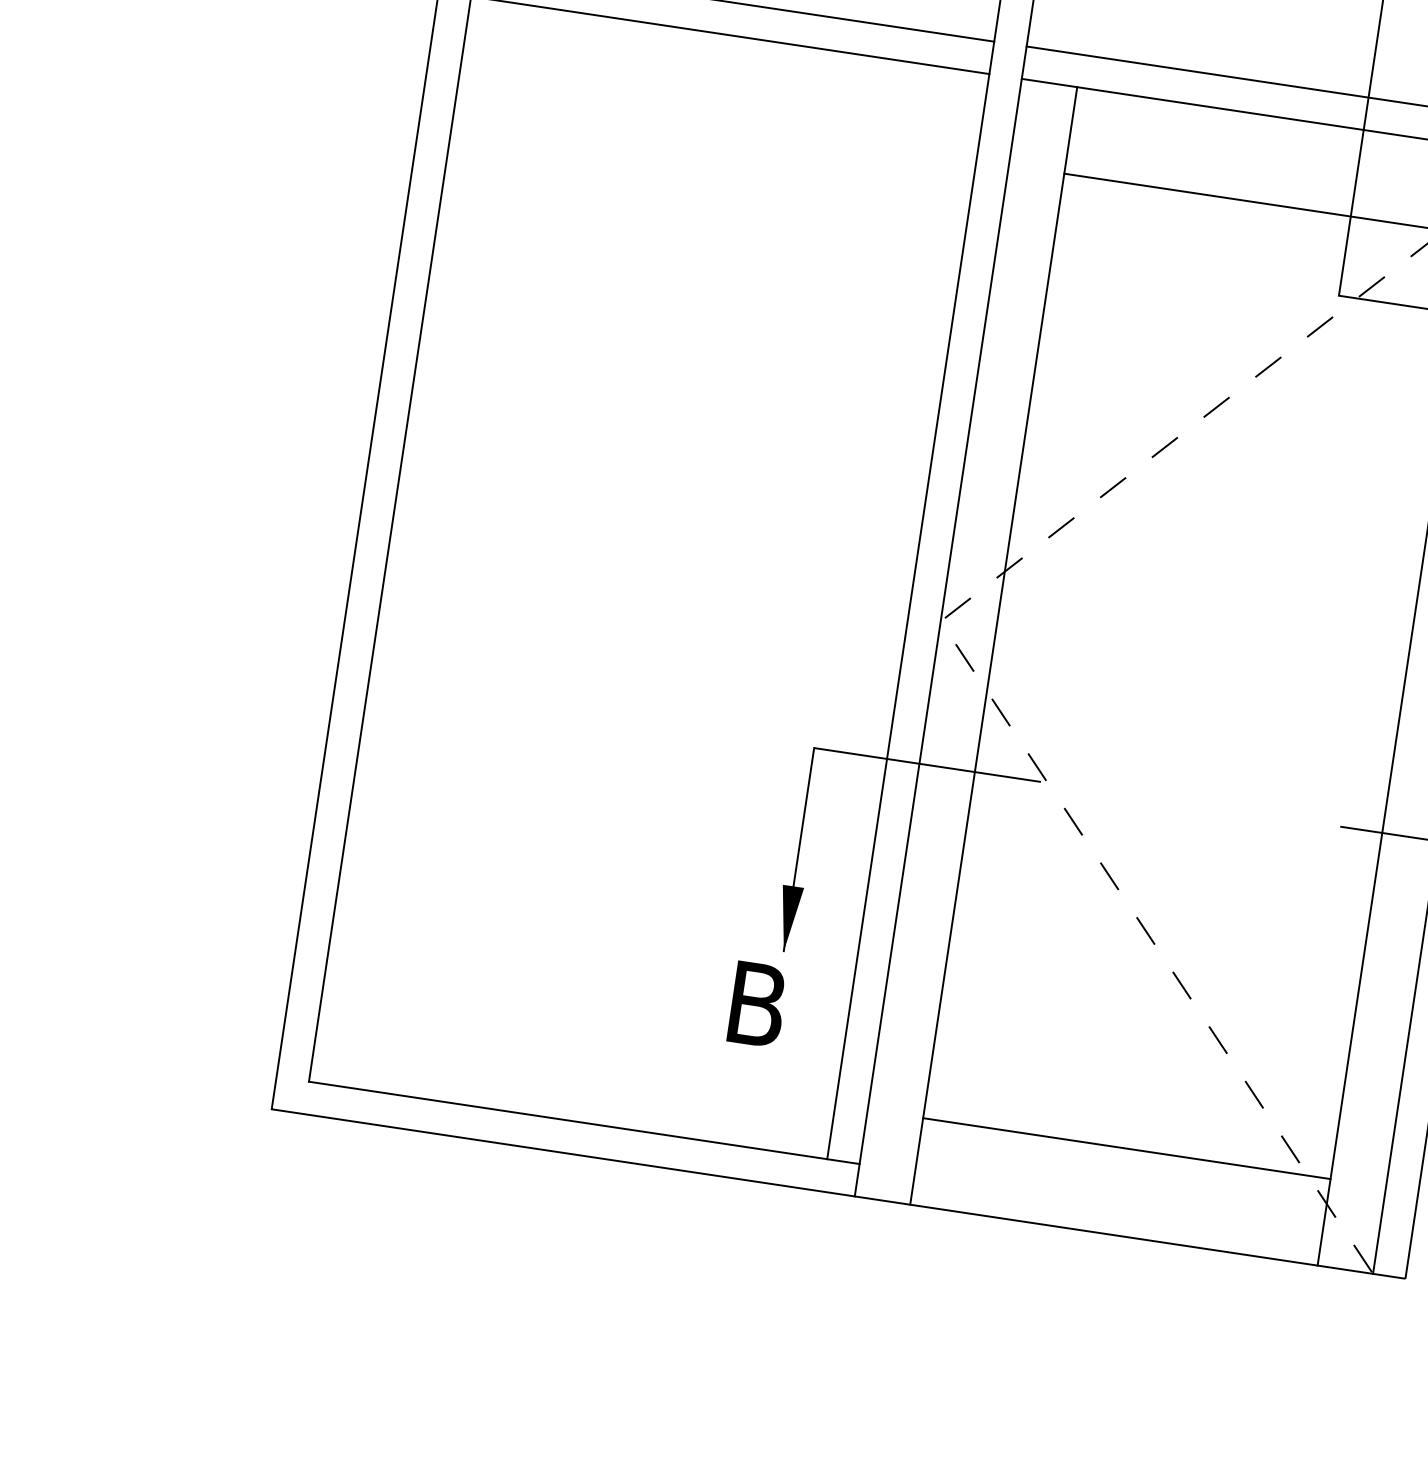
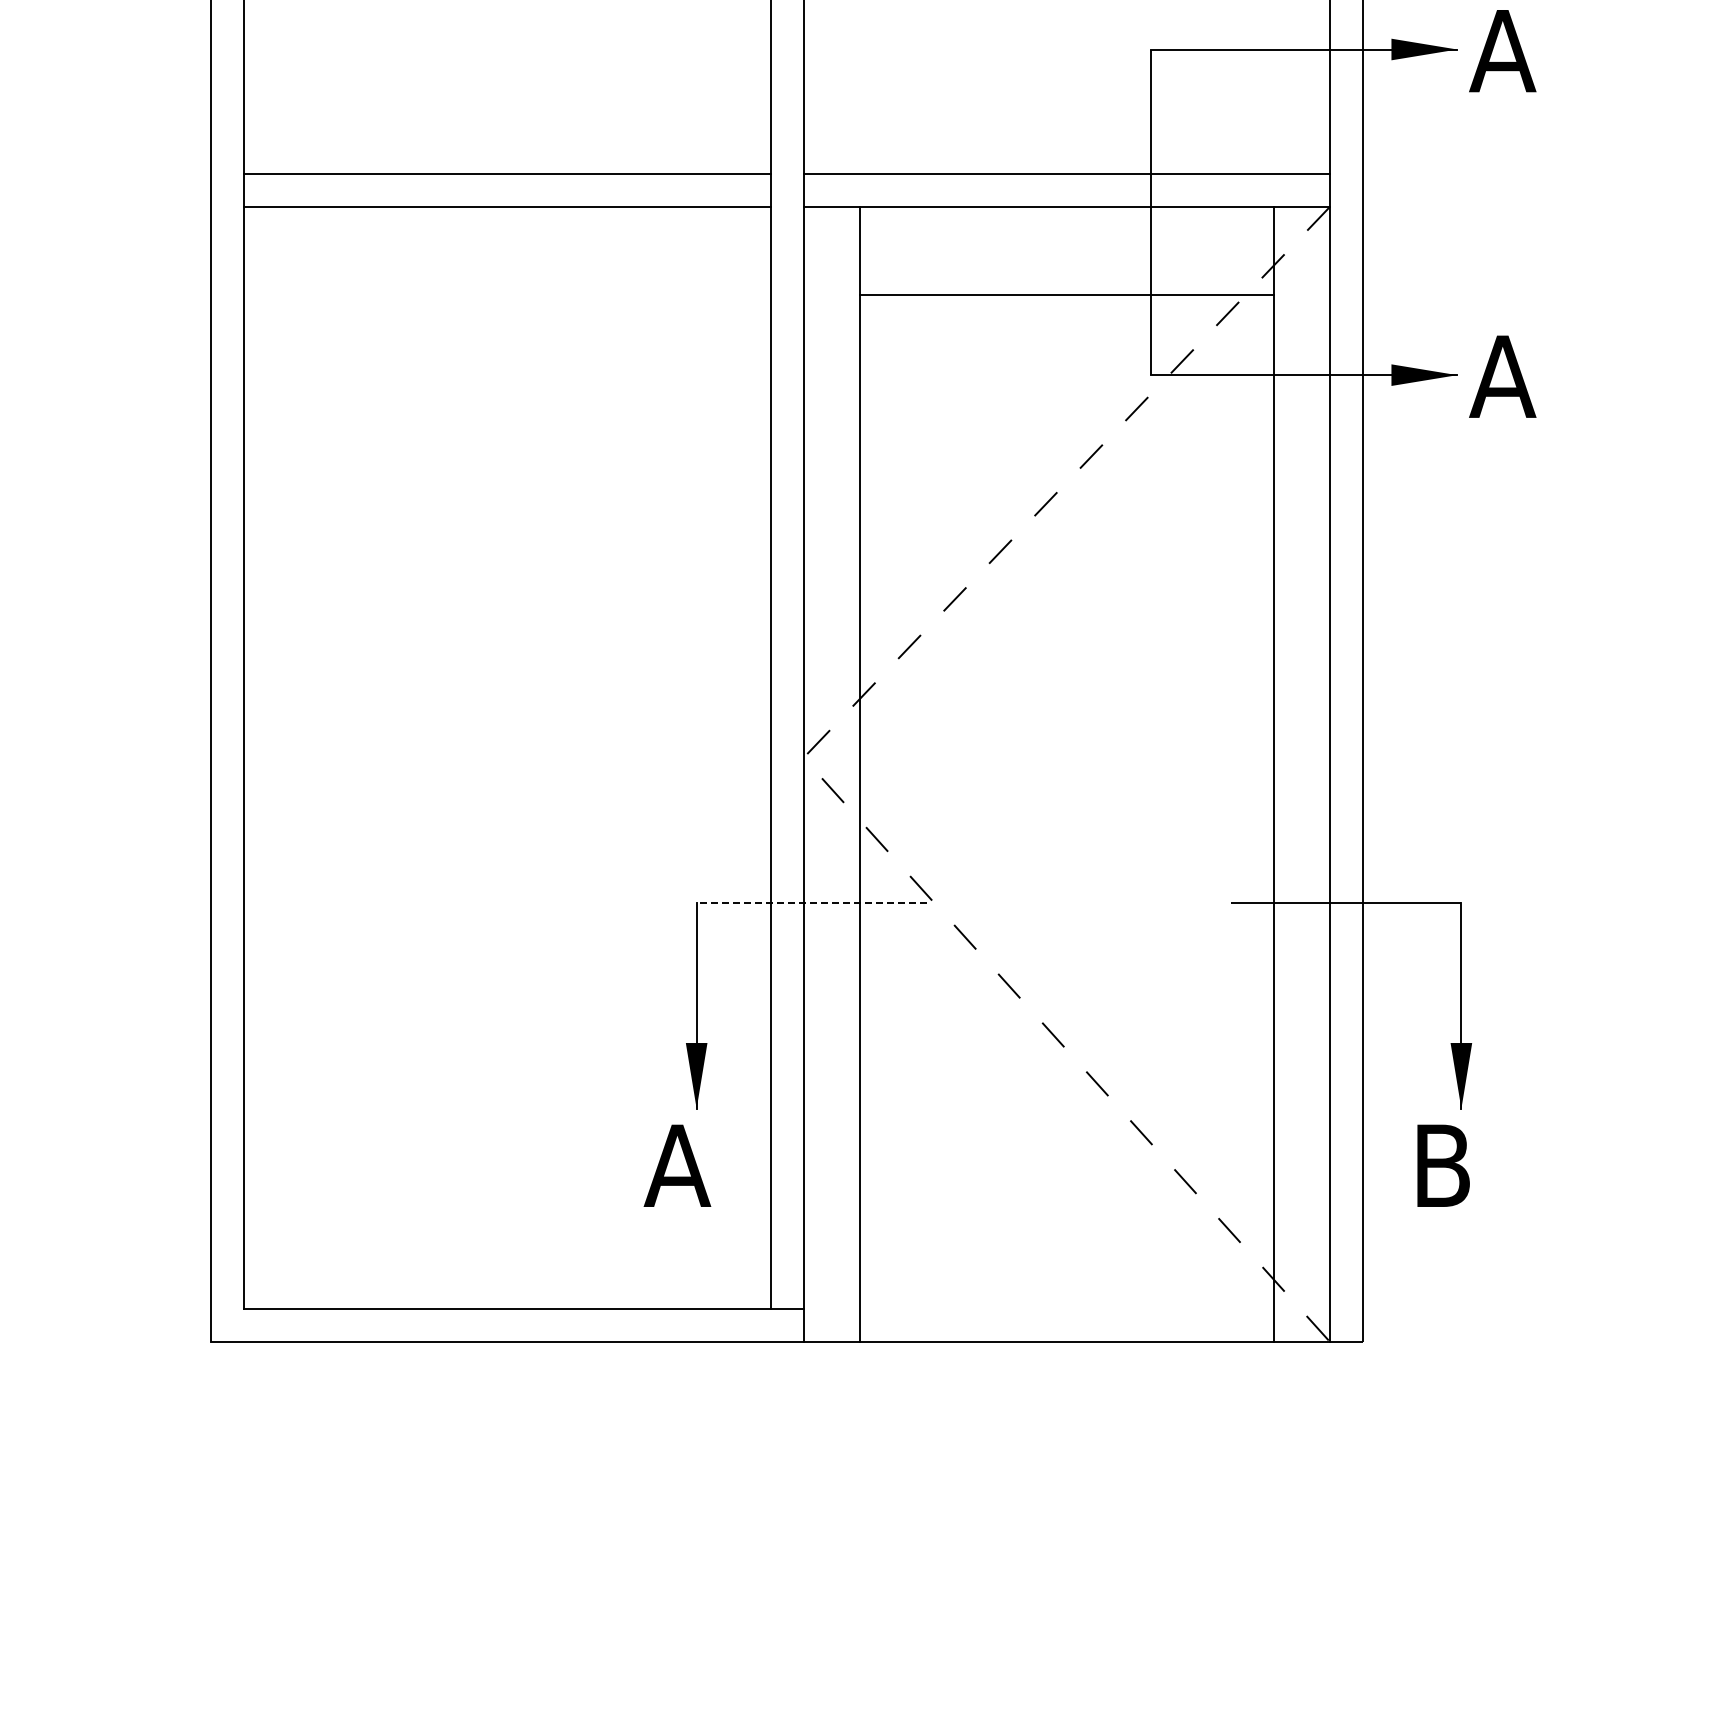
line: (927, 764) -> (811, 902), solid -> dashed
text: (756, 1004) -> (677, 1165), B -> A
line: (1126, 1148) -> (1066, 1254), removed

